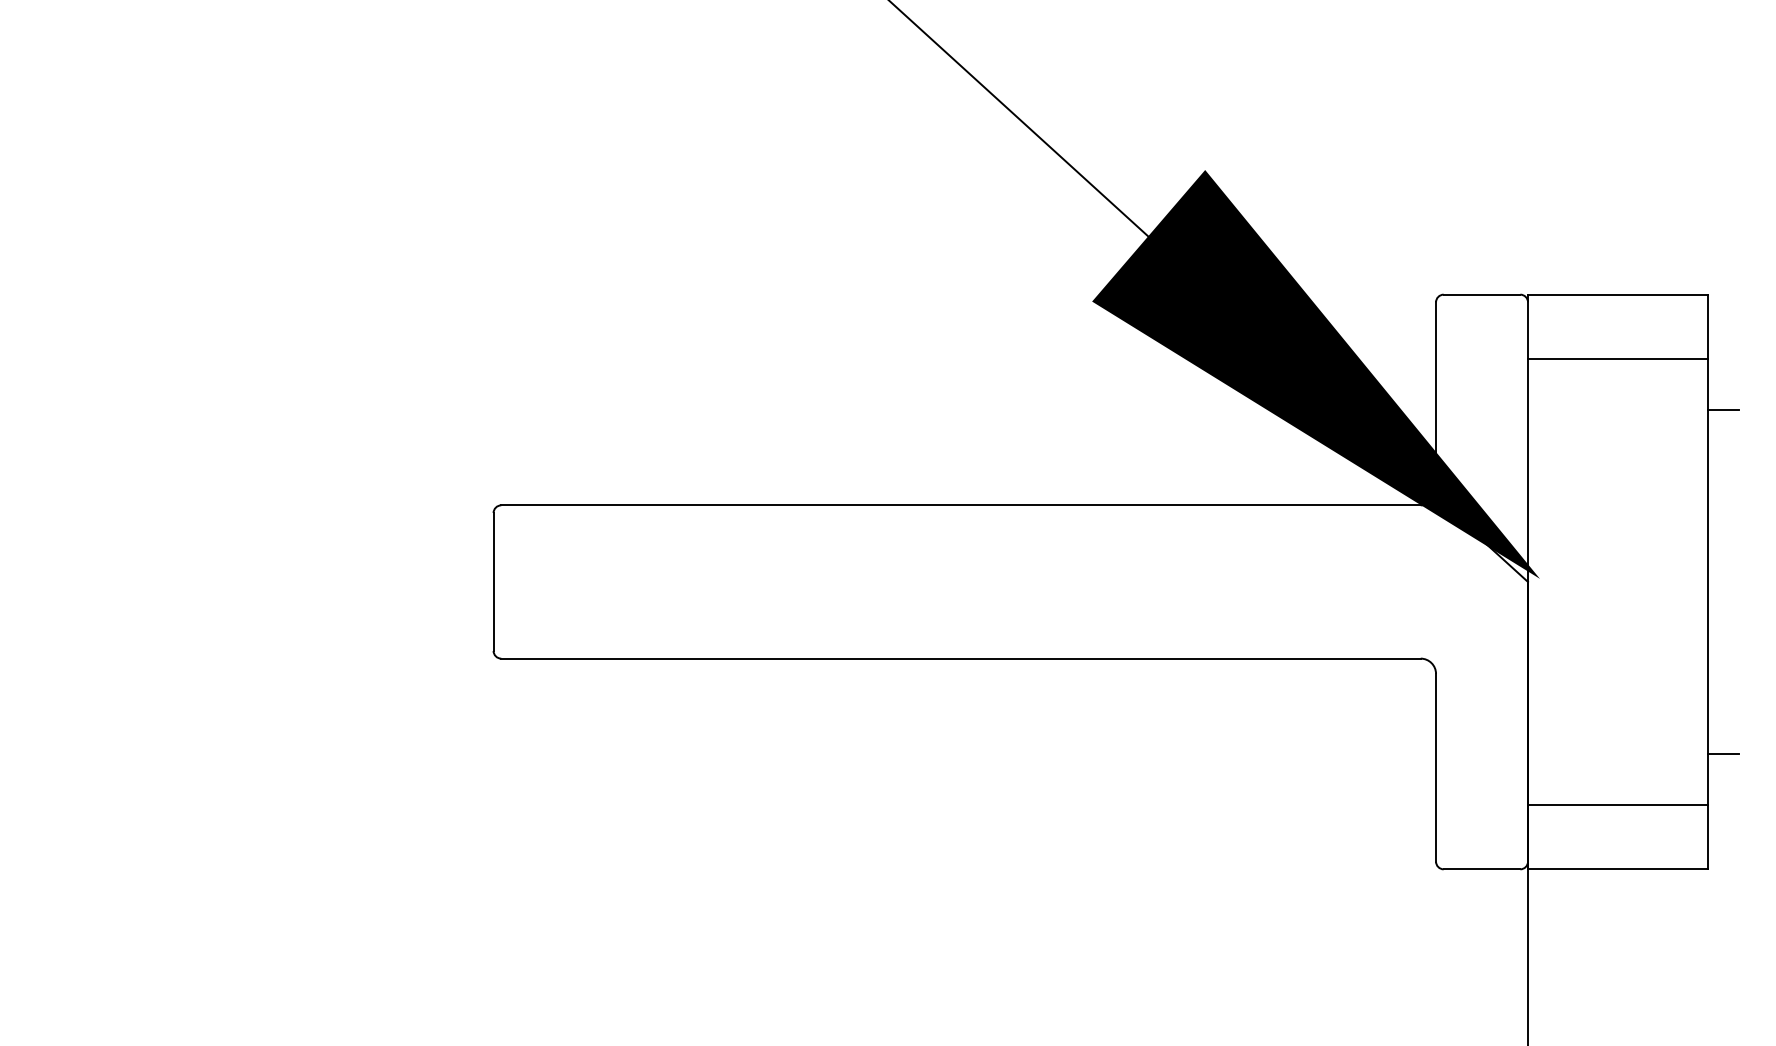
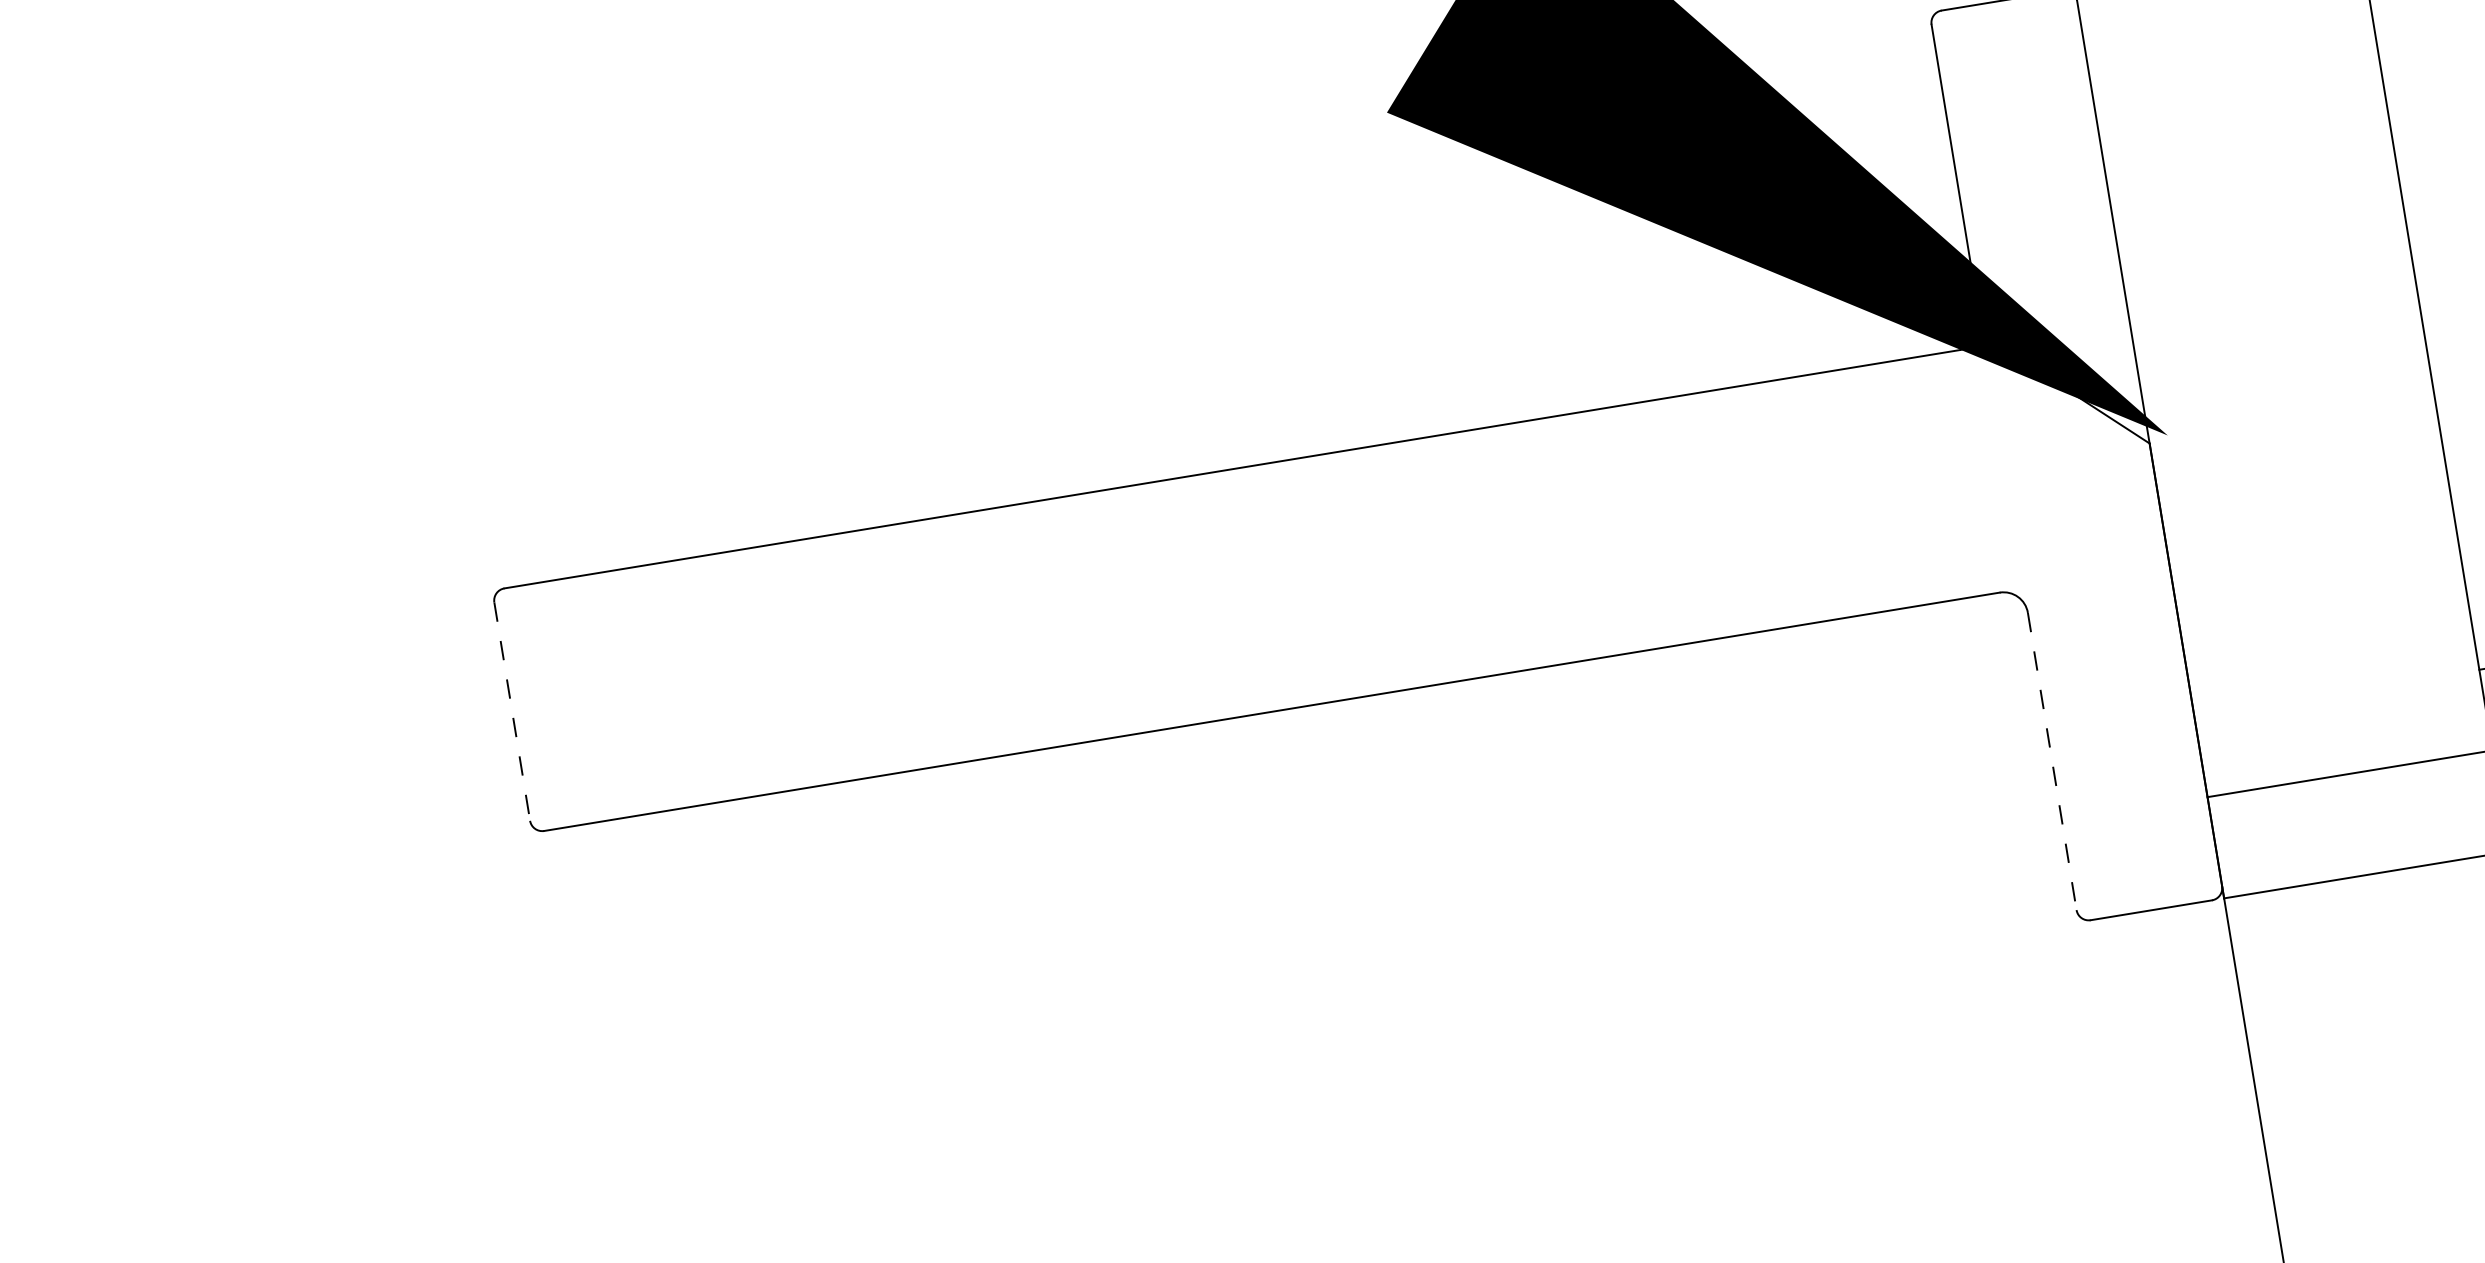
line: (1618, 358) -> (2234, 66), removed
line: (1723, 409) -> (2414, 119), removed
line: (493, 582) -> (512, 712), solid -> dashed
line: (1436, 767) -> (2052, 760), solid -> dashed

